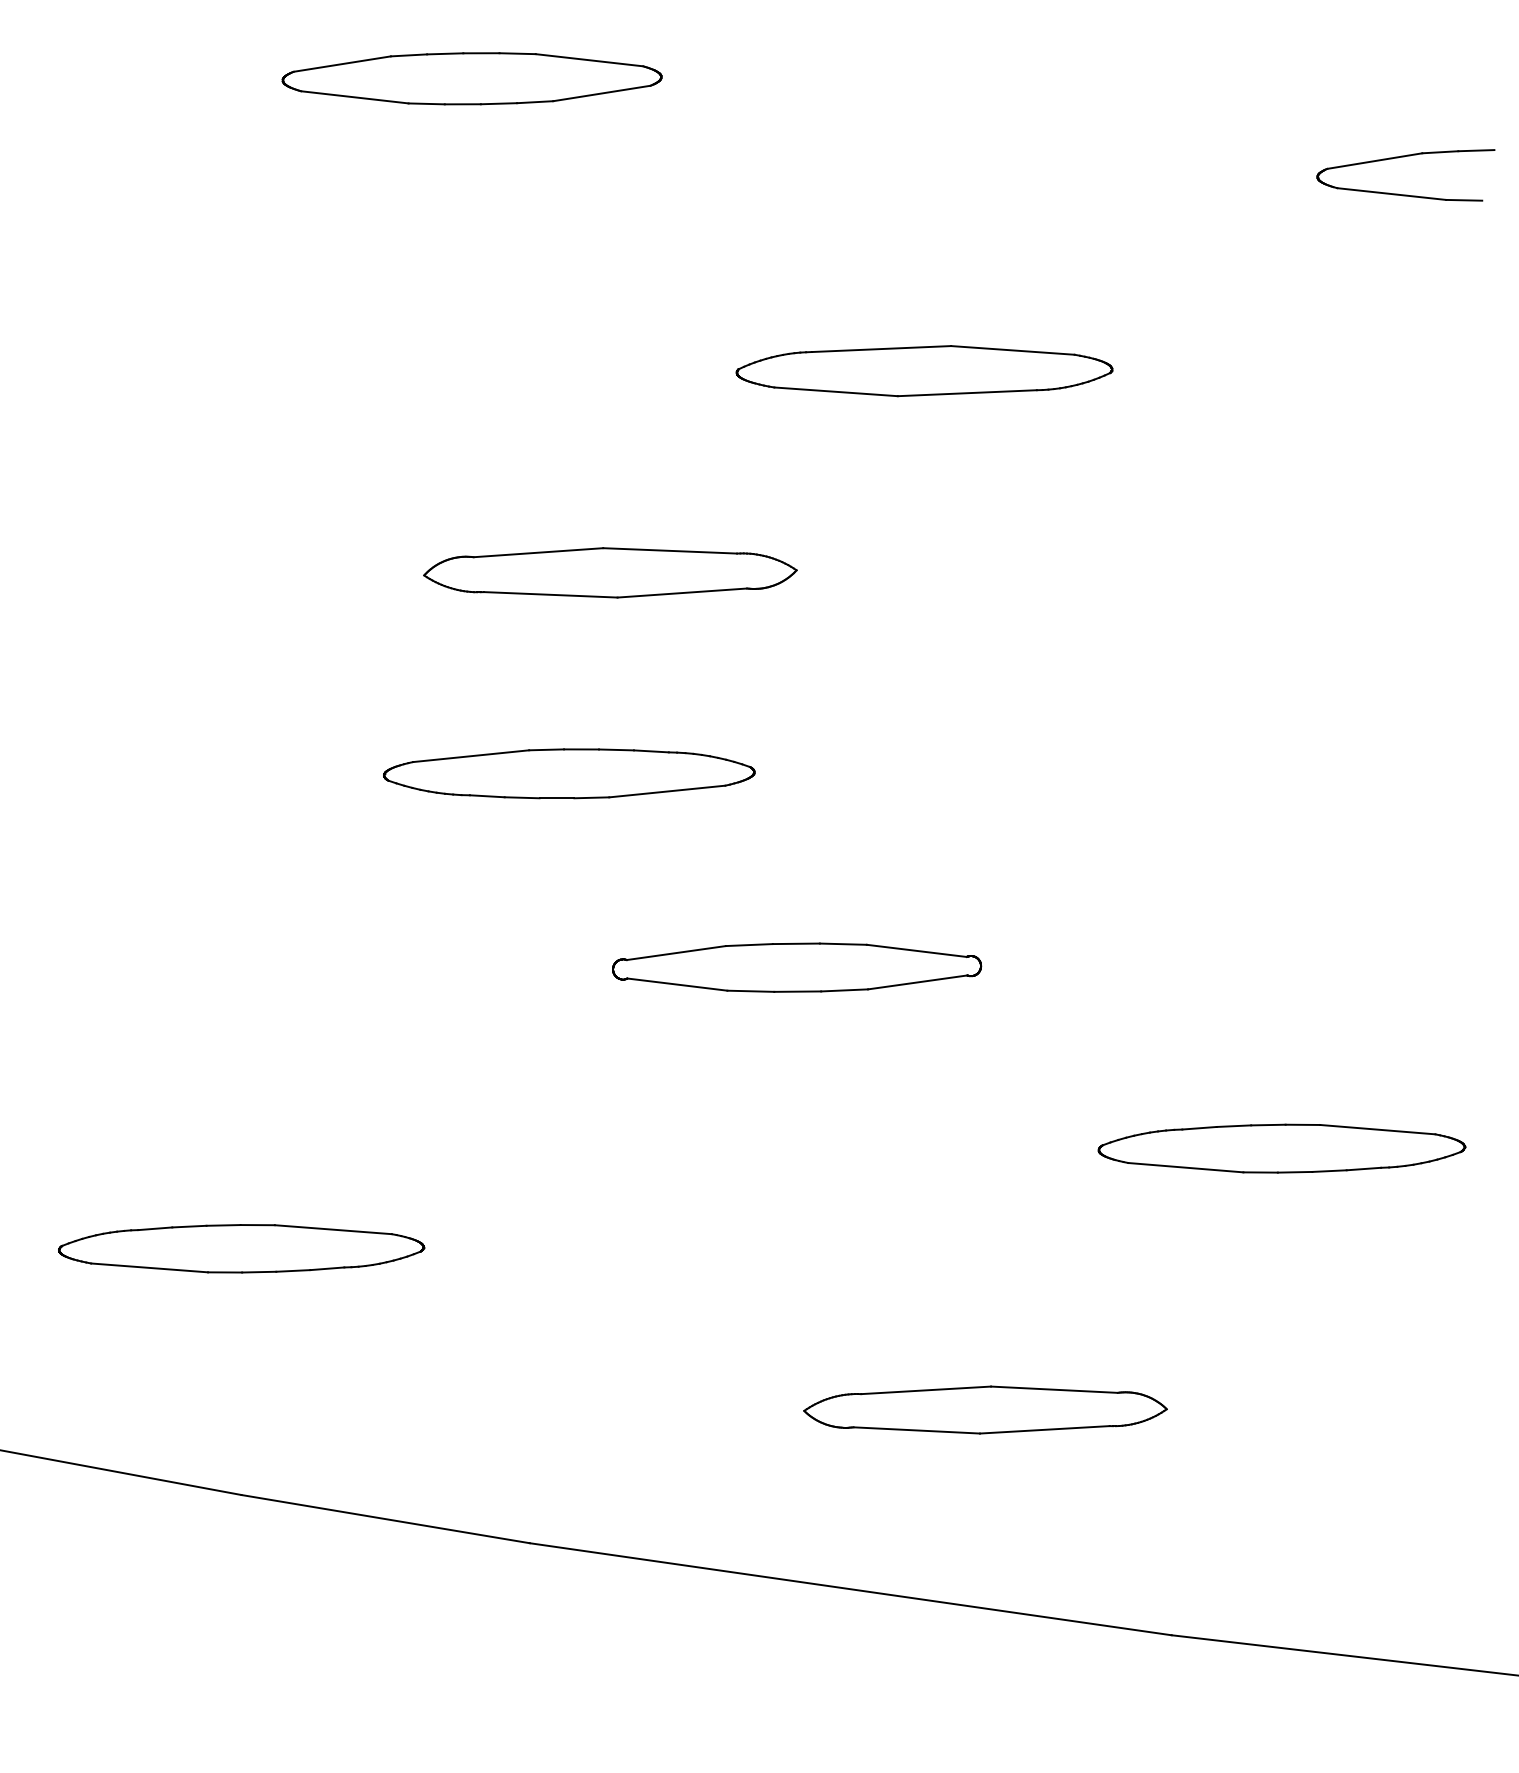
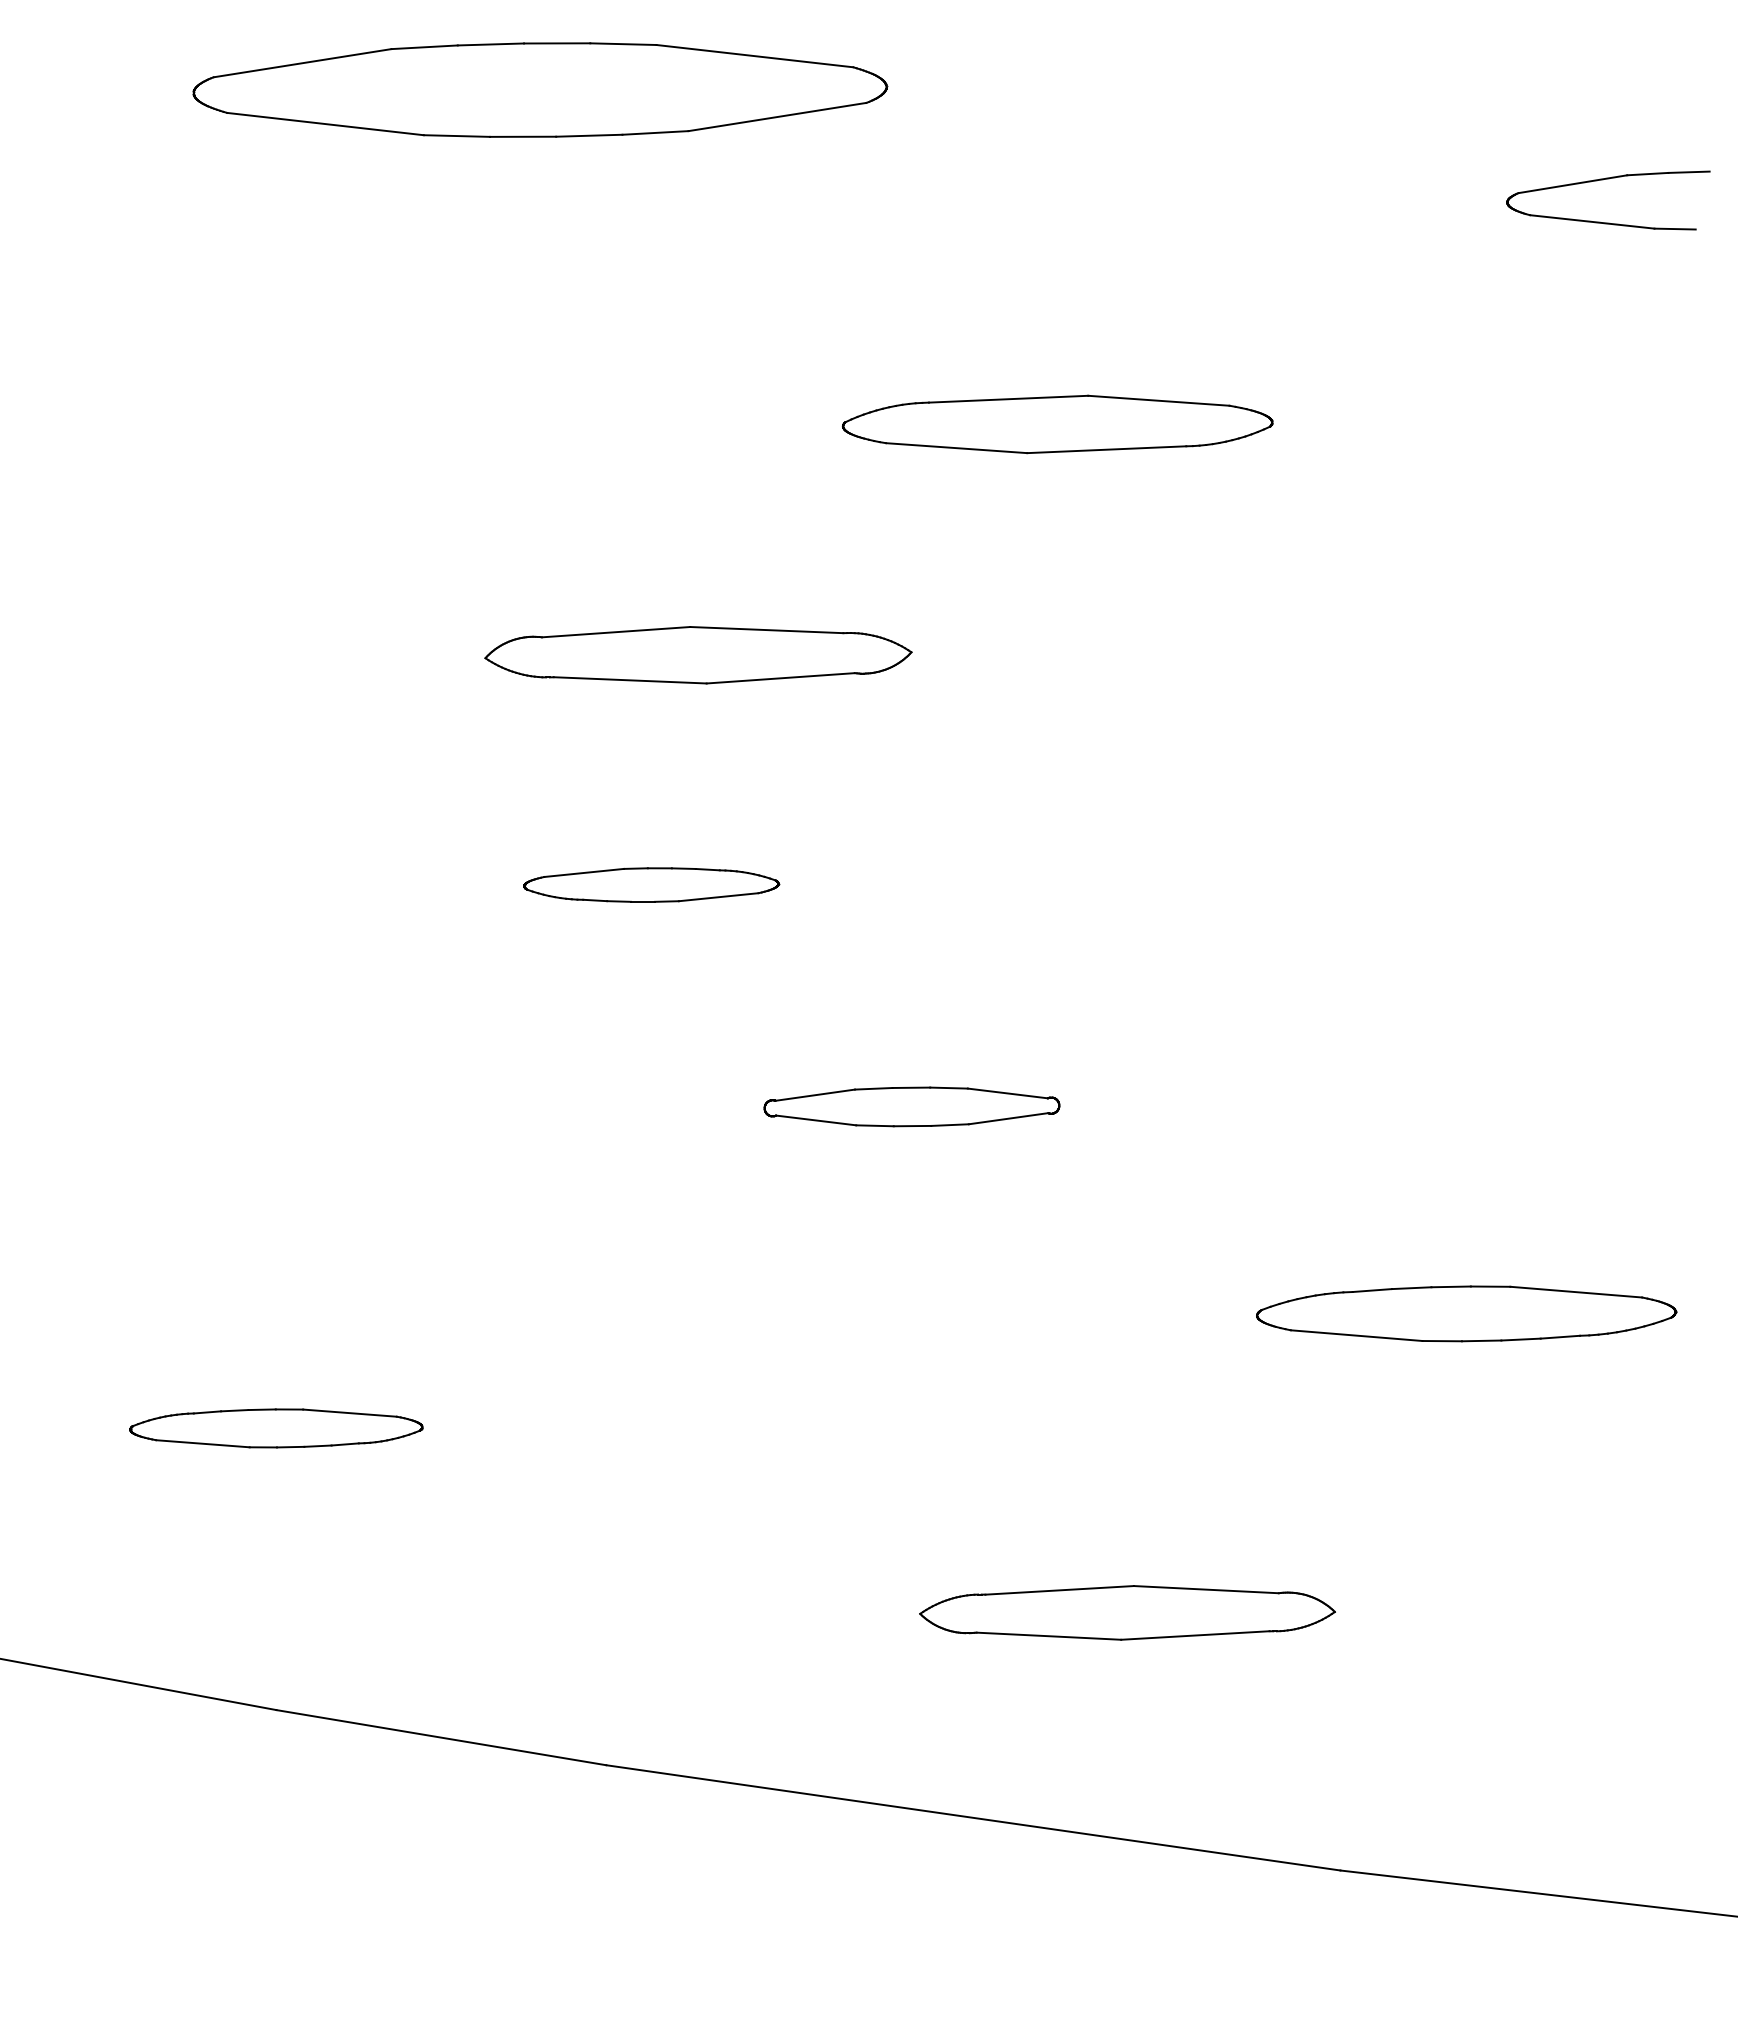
part: (472, 78) -> (540, 89), size x1.6
part: (569, 773) -> (651, 884), size x0.6
part: (796, 967) -> (911, 1106), size x0.7
part: (241, 1248) -> (276, 1428), size x0.7

